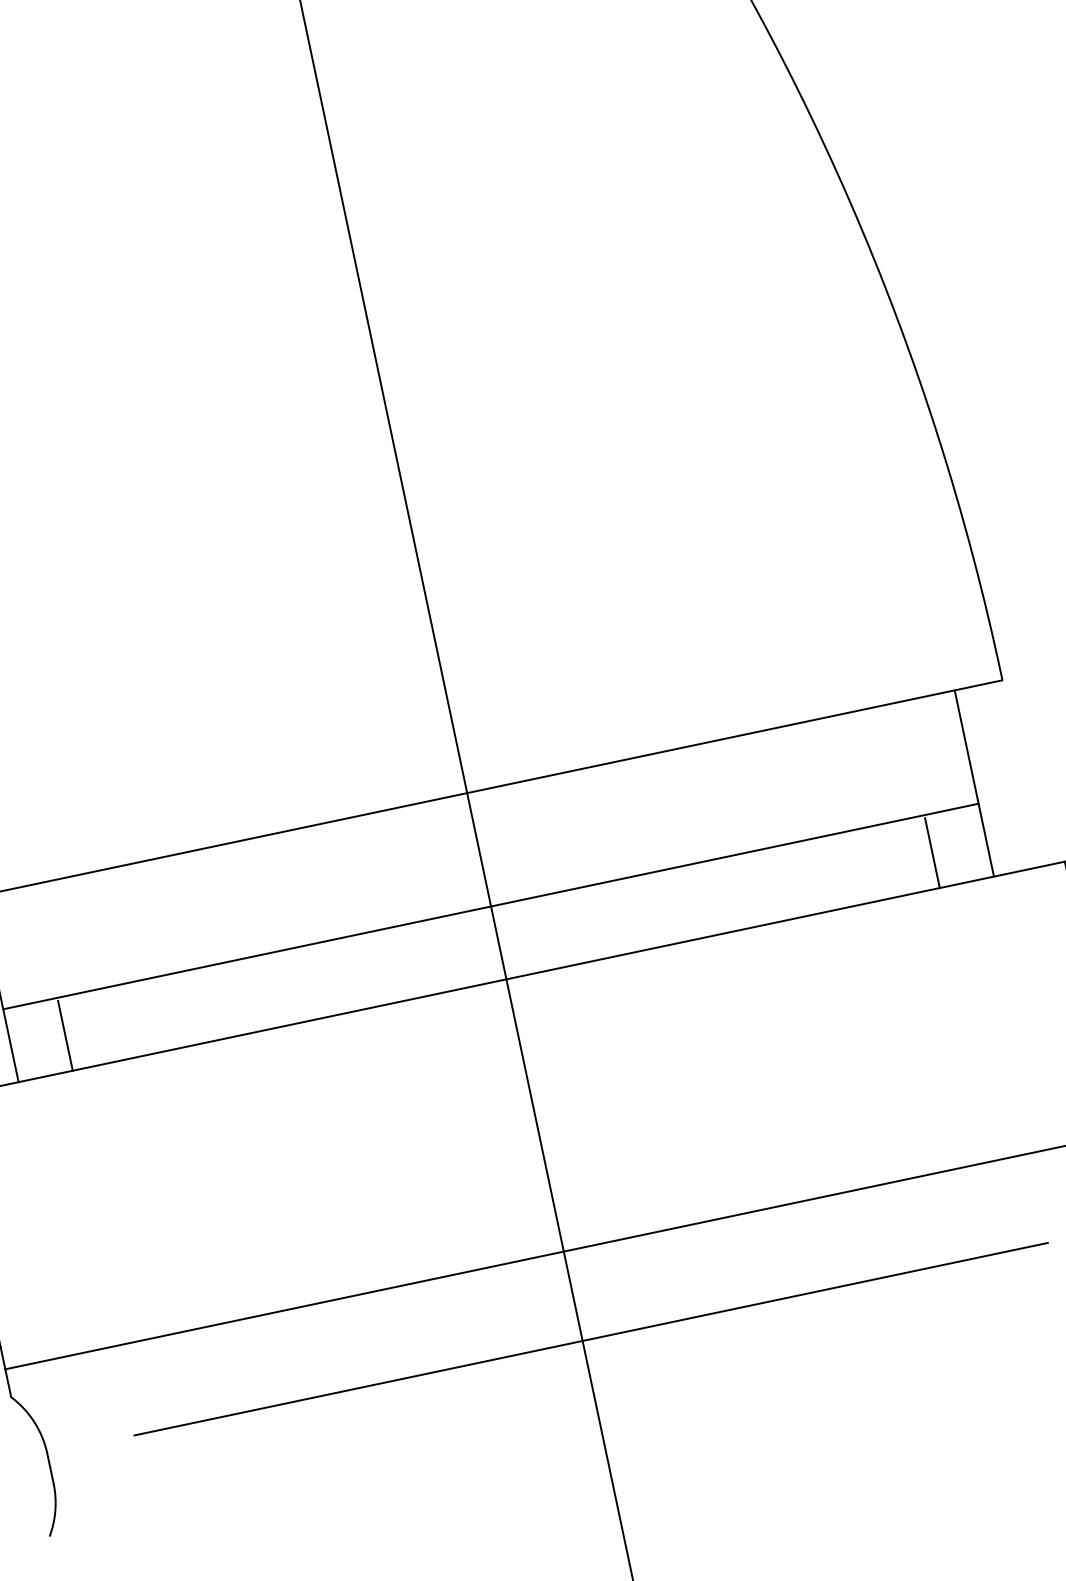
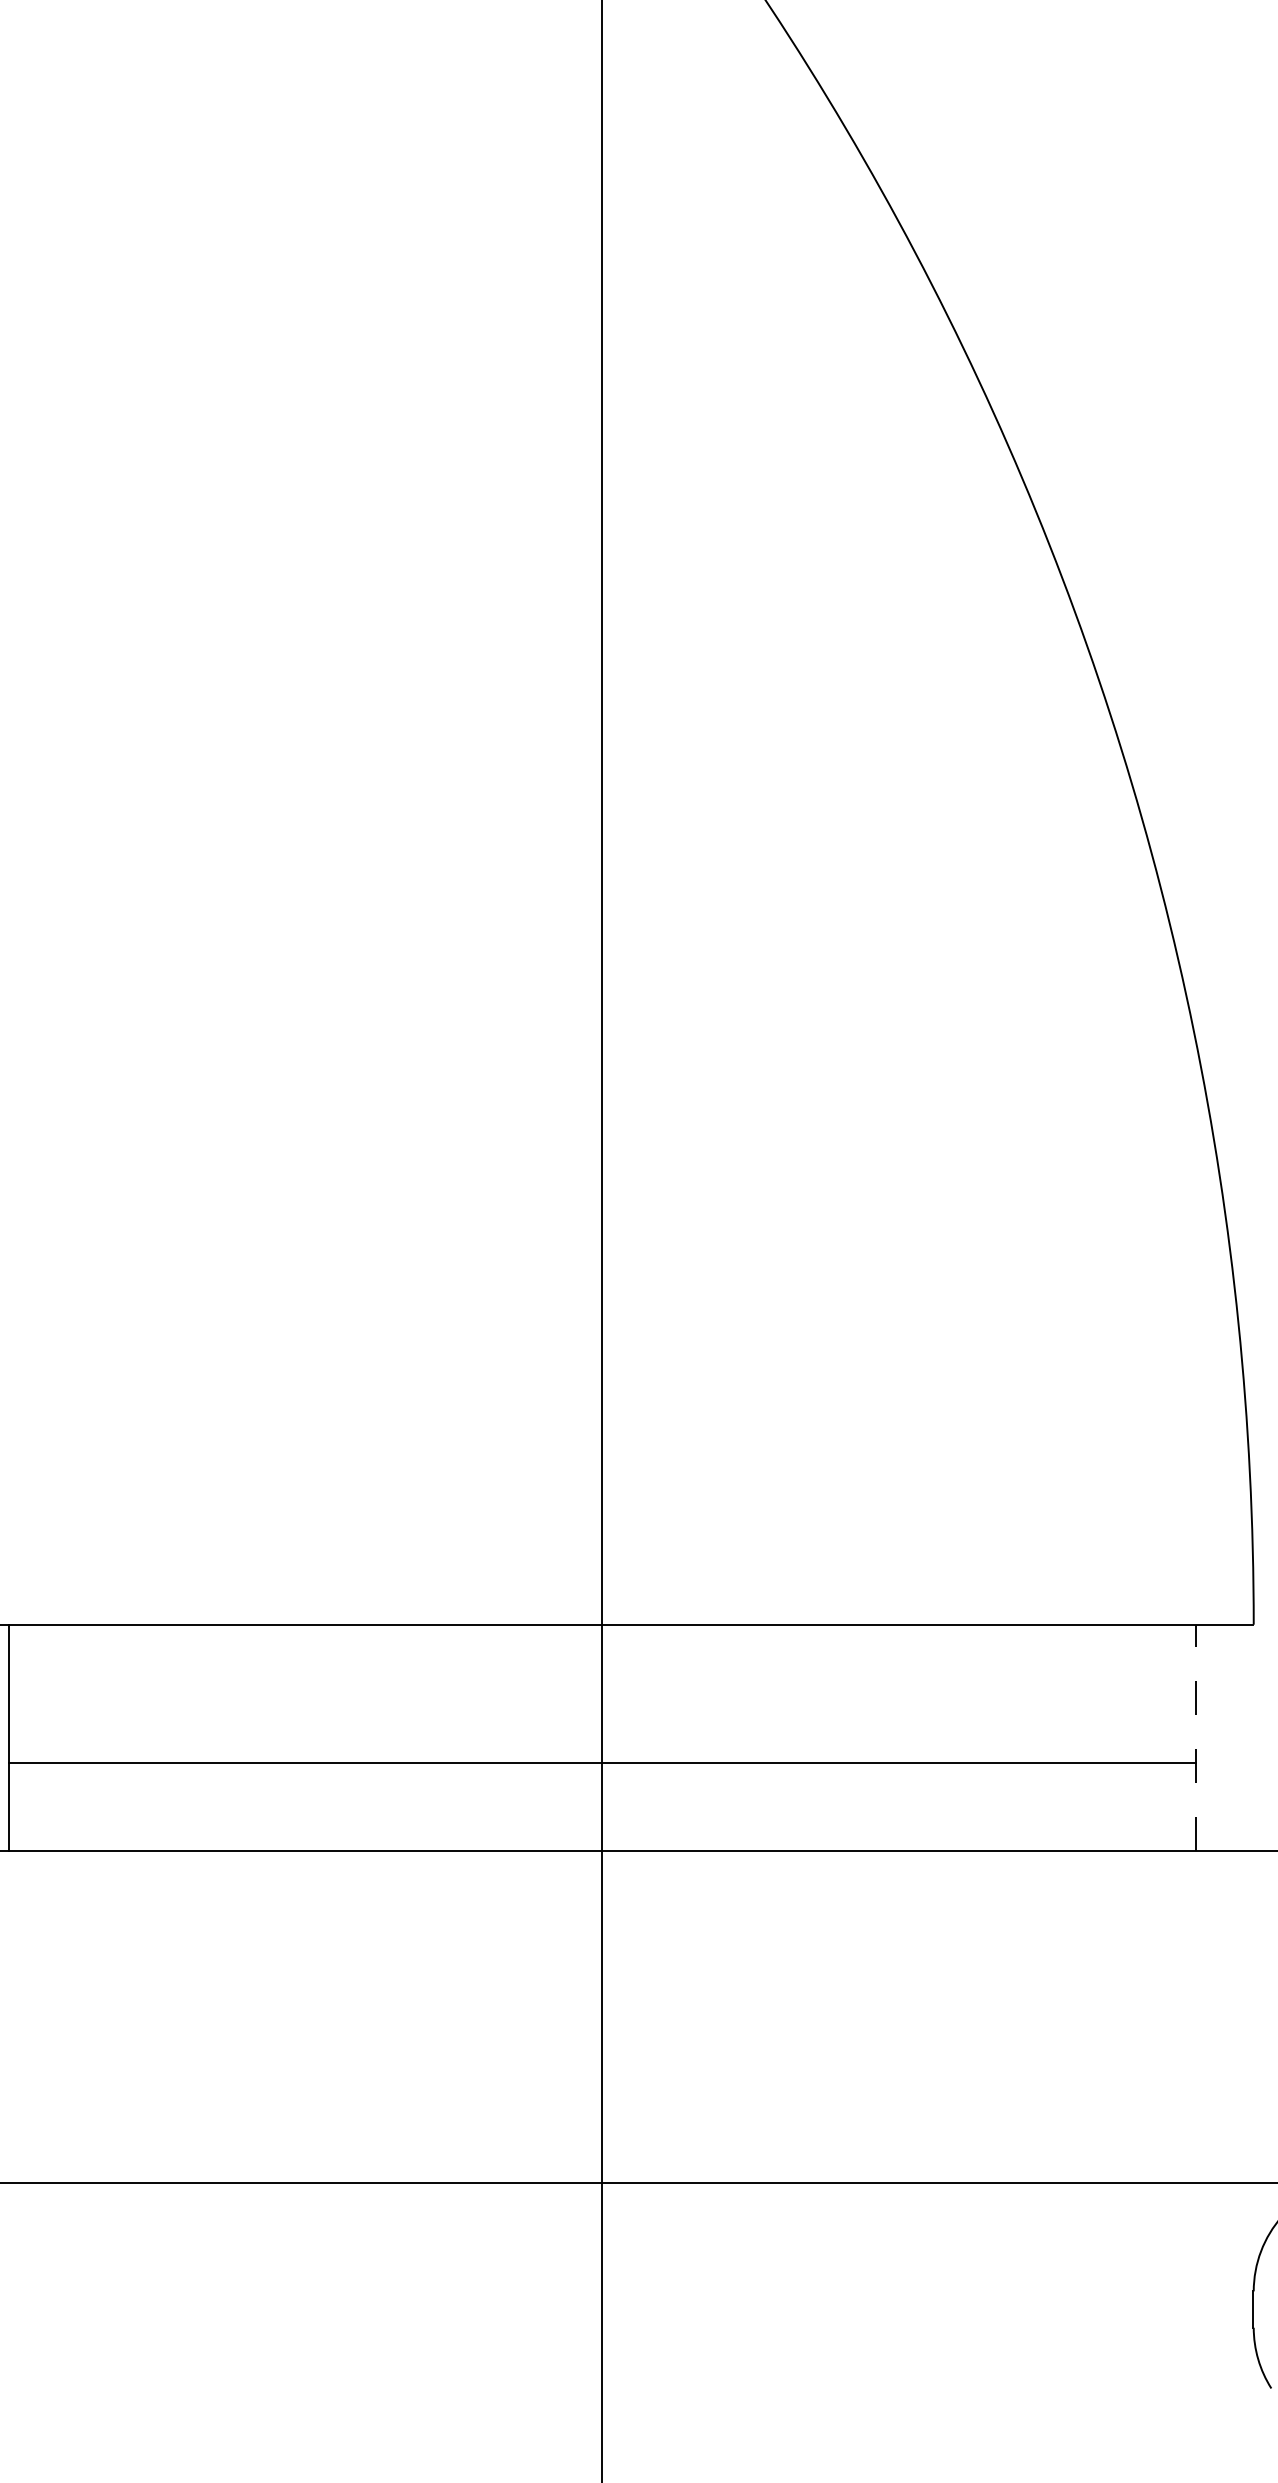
line: (974, 783) -> (1195, 1737), solid -> dashed
line: (932, 852) -> (1129, 1808), removed
line: (65, 1035) -> (74, 1808), removed
line: (591, 1339) -> (612, 2291), removed

